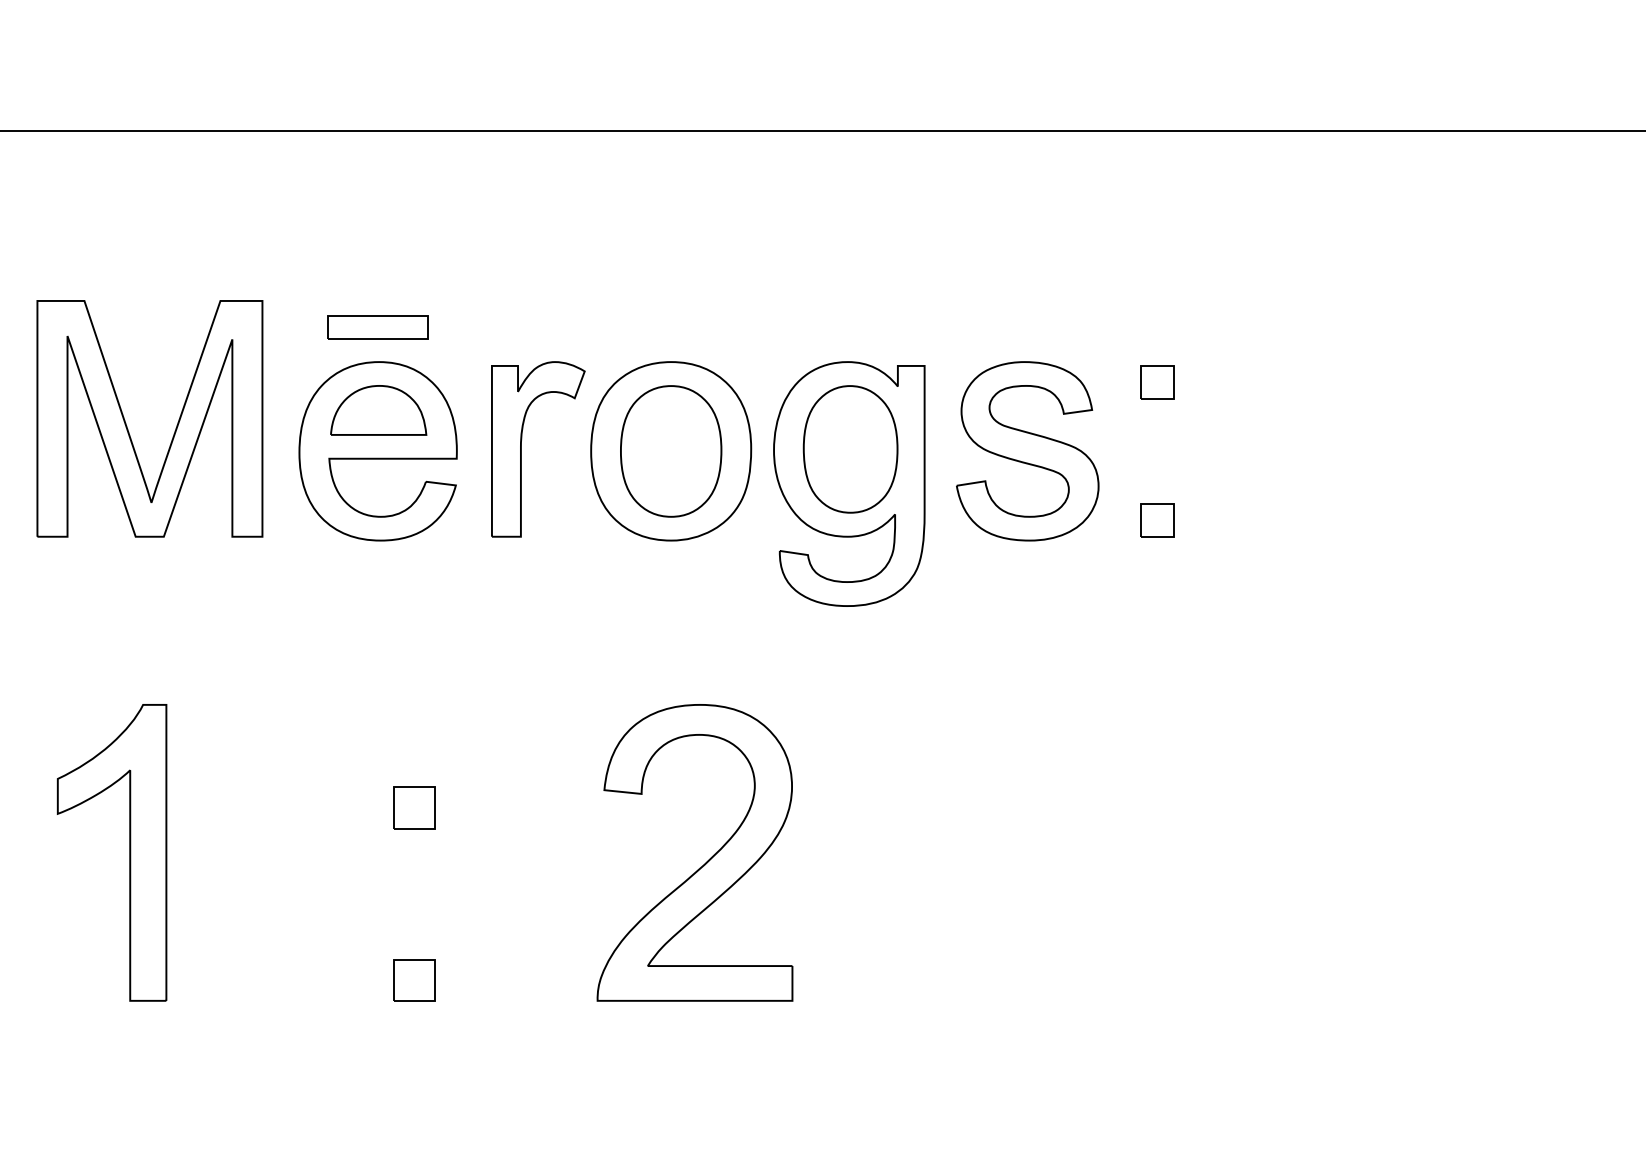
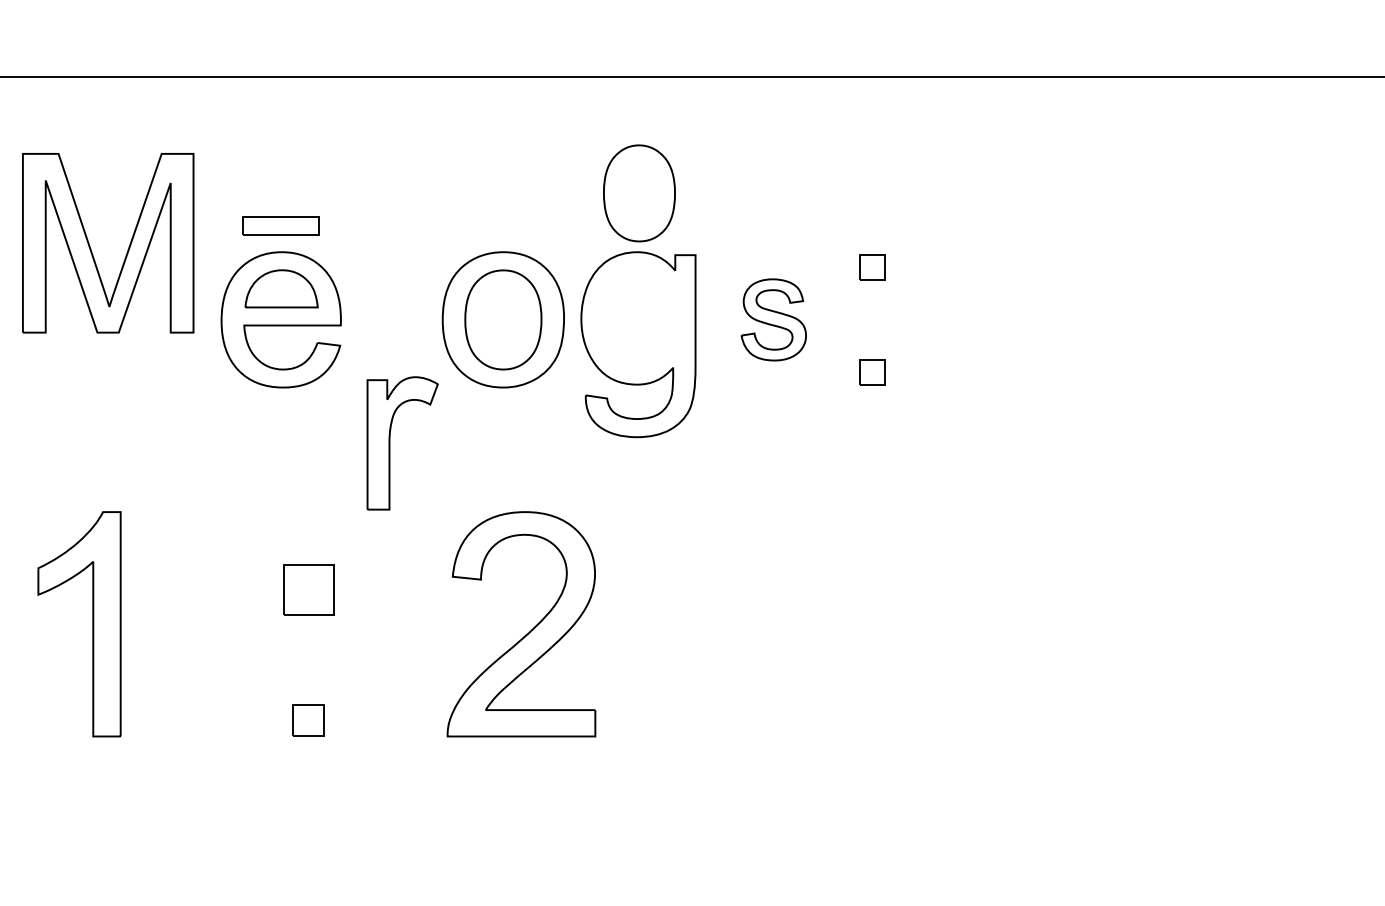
part: (127, 425) -> (91, 248), moved
part: (522, 449) -> (390, 443), moved
part: (850, 449) -> (639, 193), moved
part: (1027, 450) -> (773, 319), size x0.6
part: (414, 808) -> (308, 590), size x1.6

